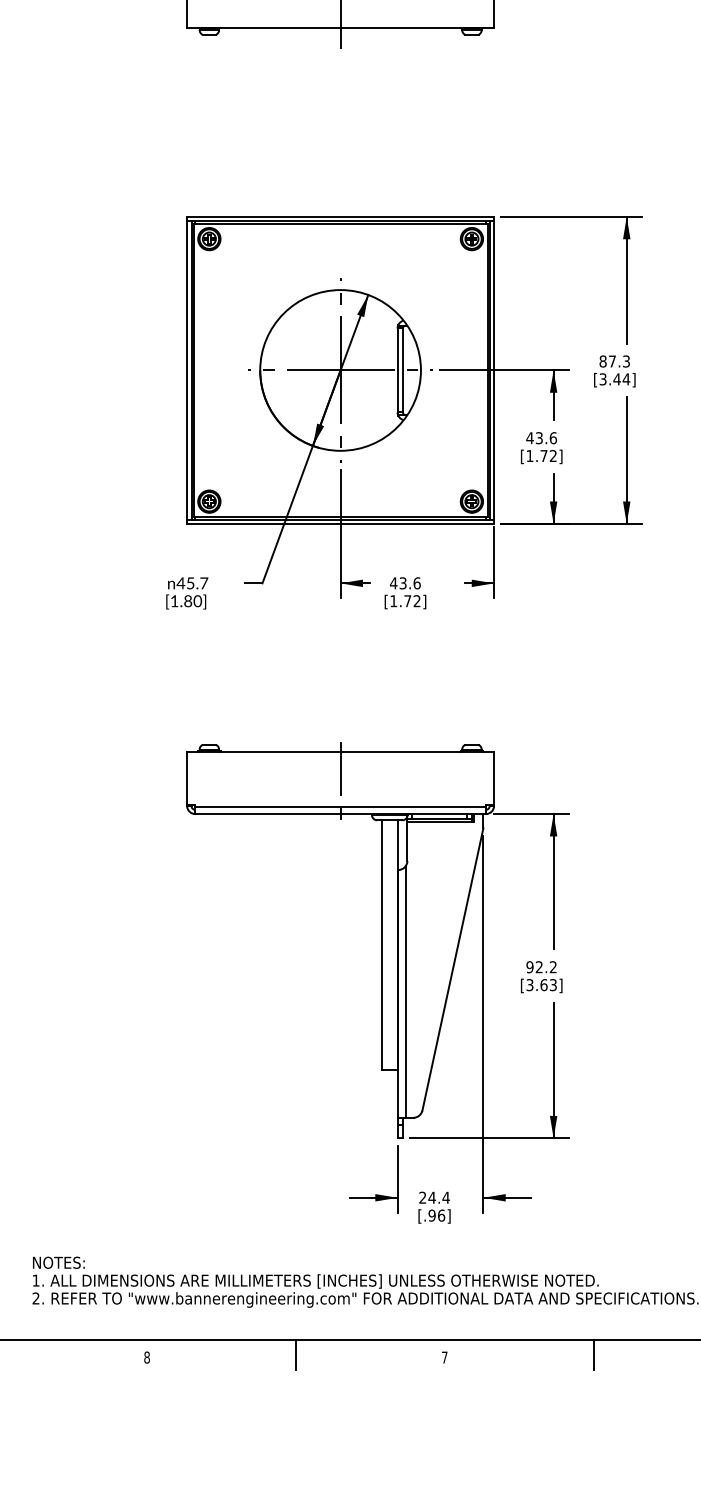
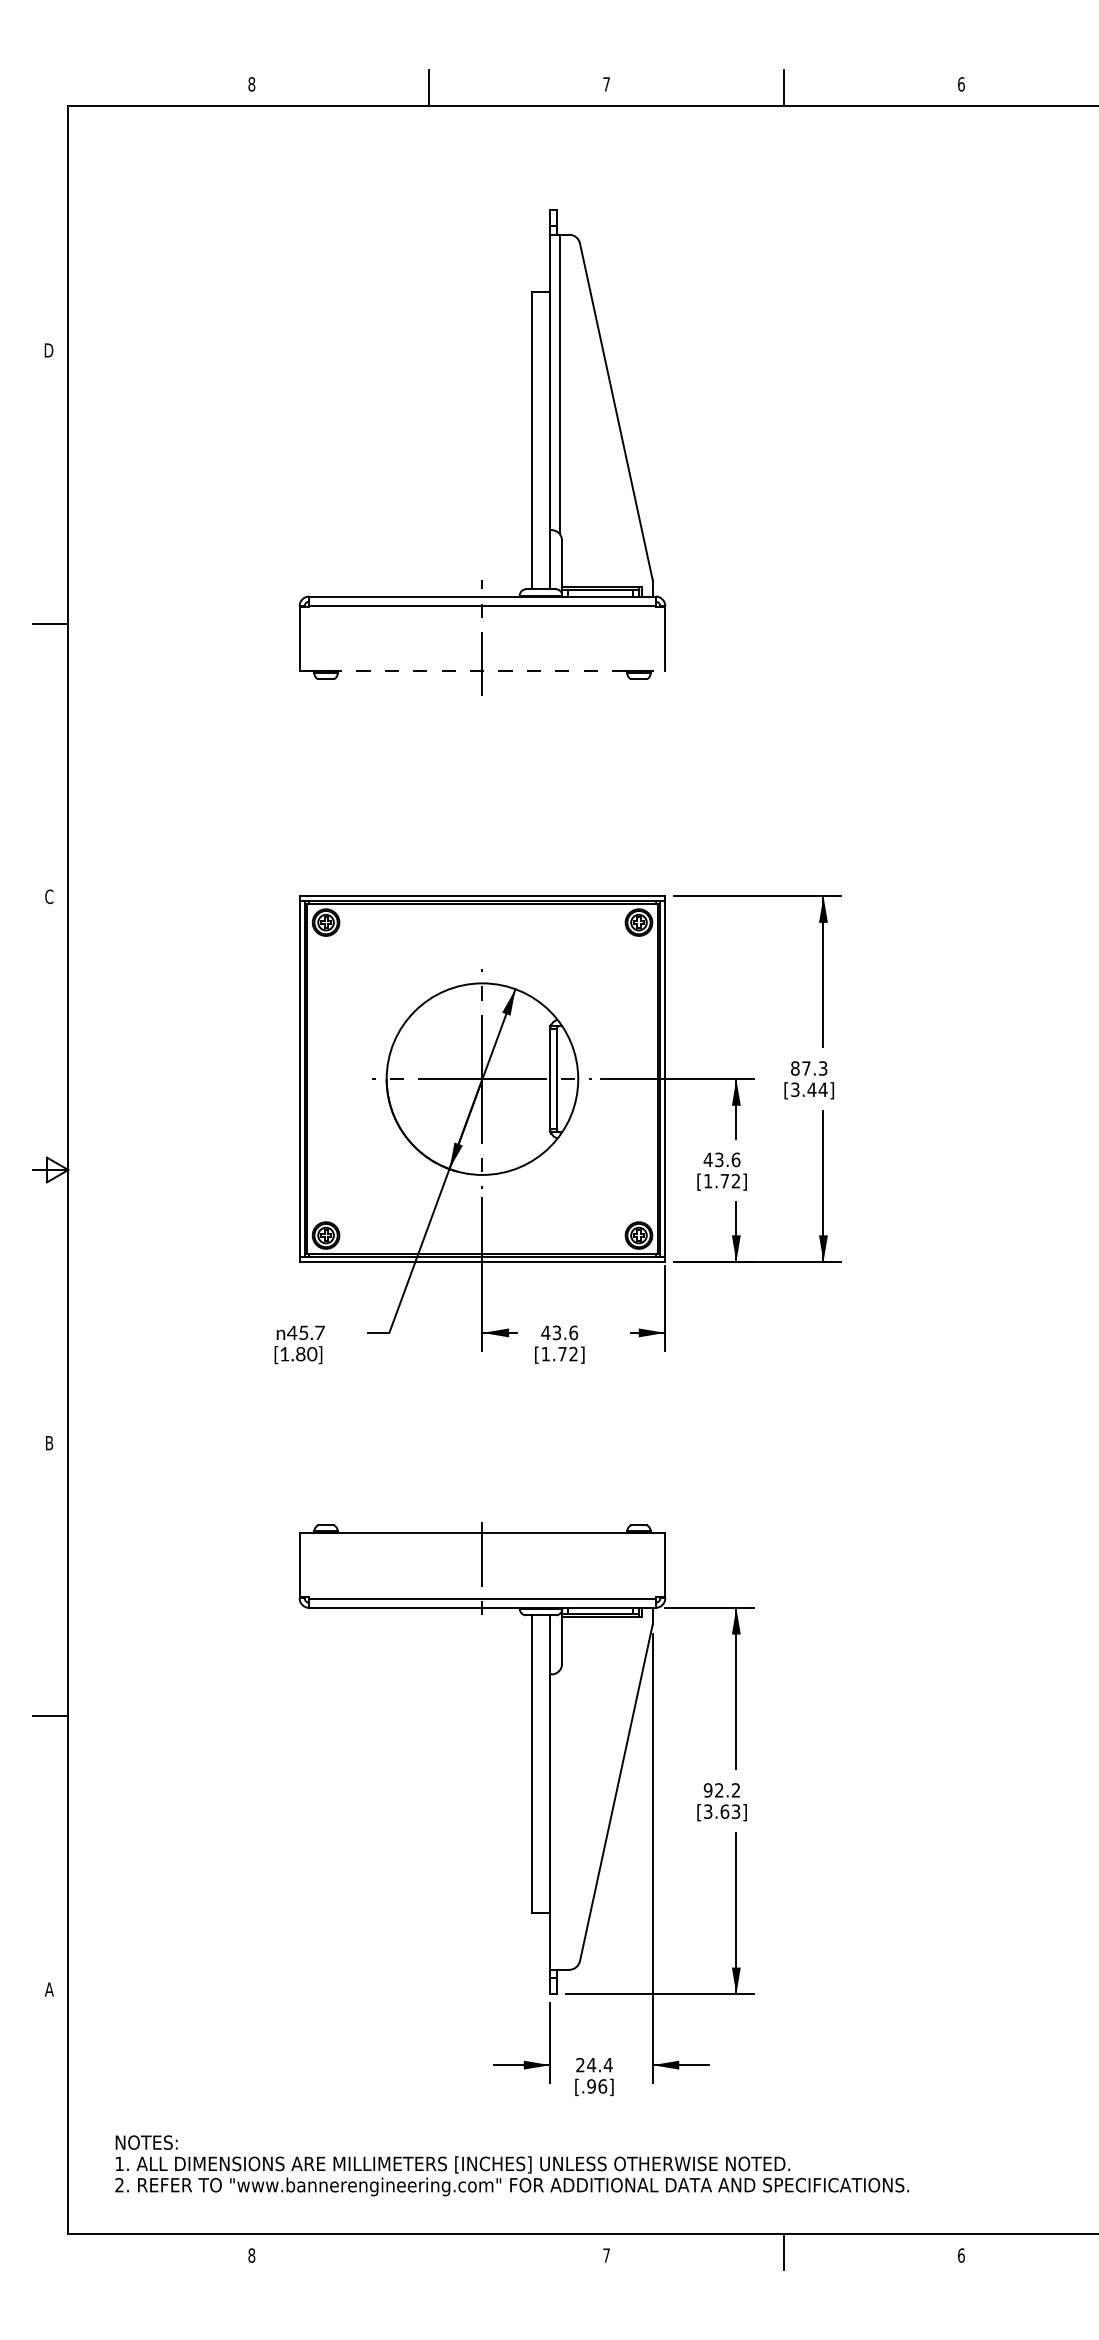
line: (340, 28) -> (482, 671), solid -> dashed
line: (405, 991) -> (559, 1819), removed
line: (296, 1354) -> (429, 2251), removed

